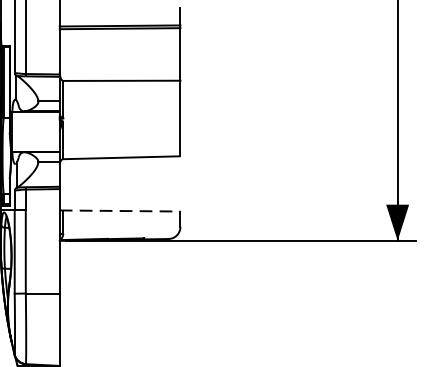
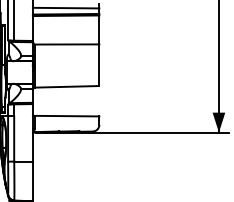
line: (118, 13) -> (65, 7), added
line: (120, 211) -> (66, 116), dashed -> solid

